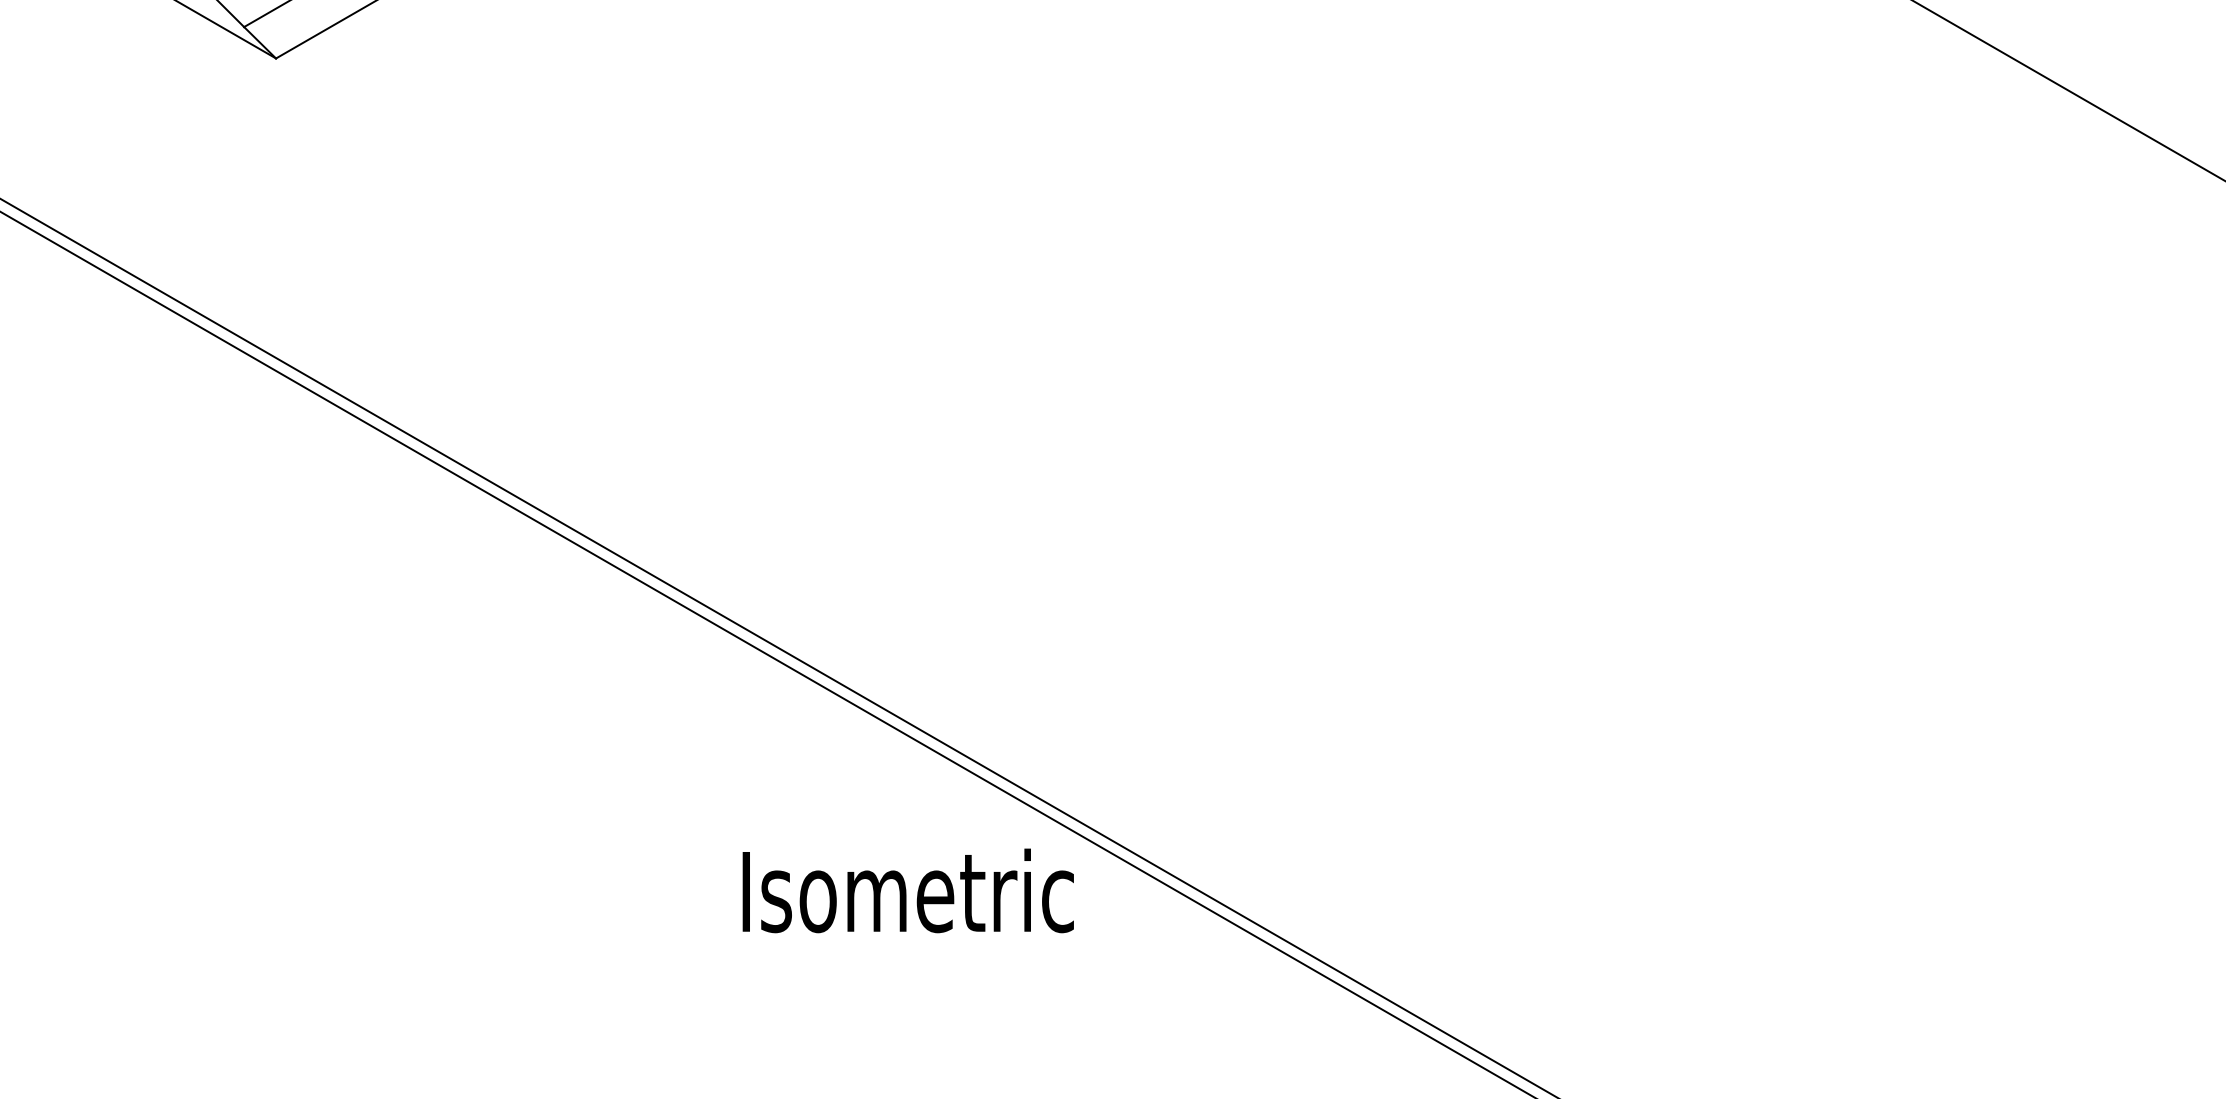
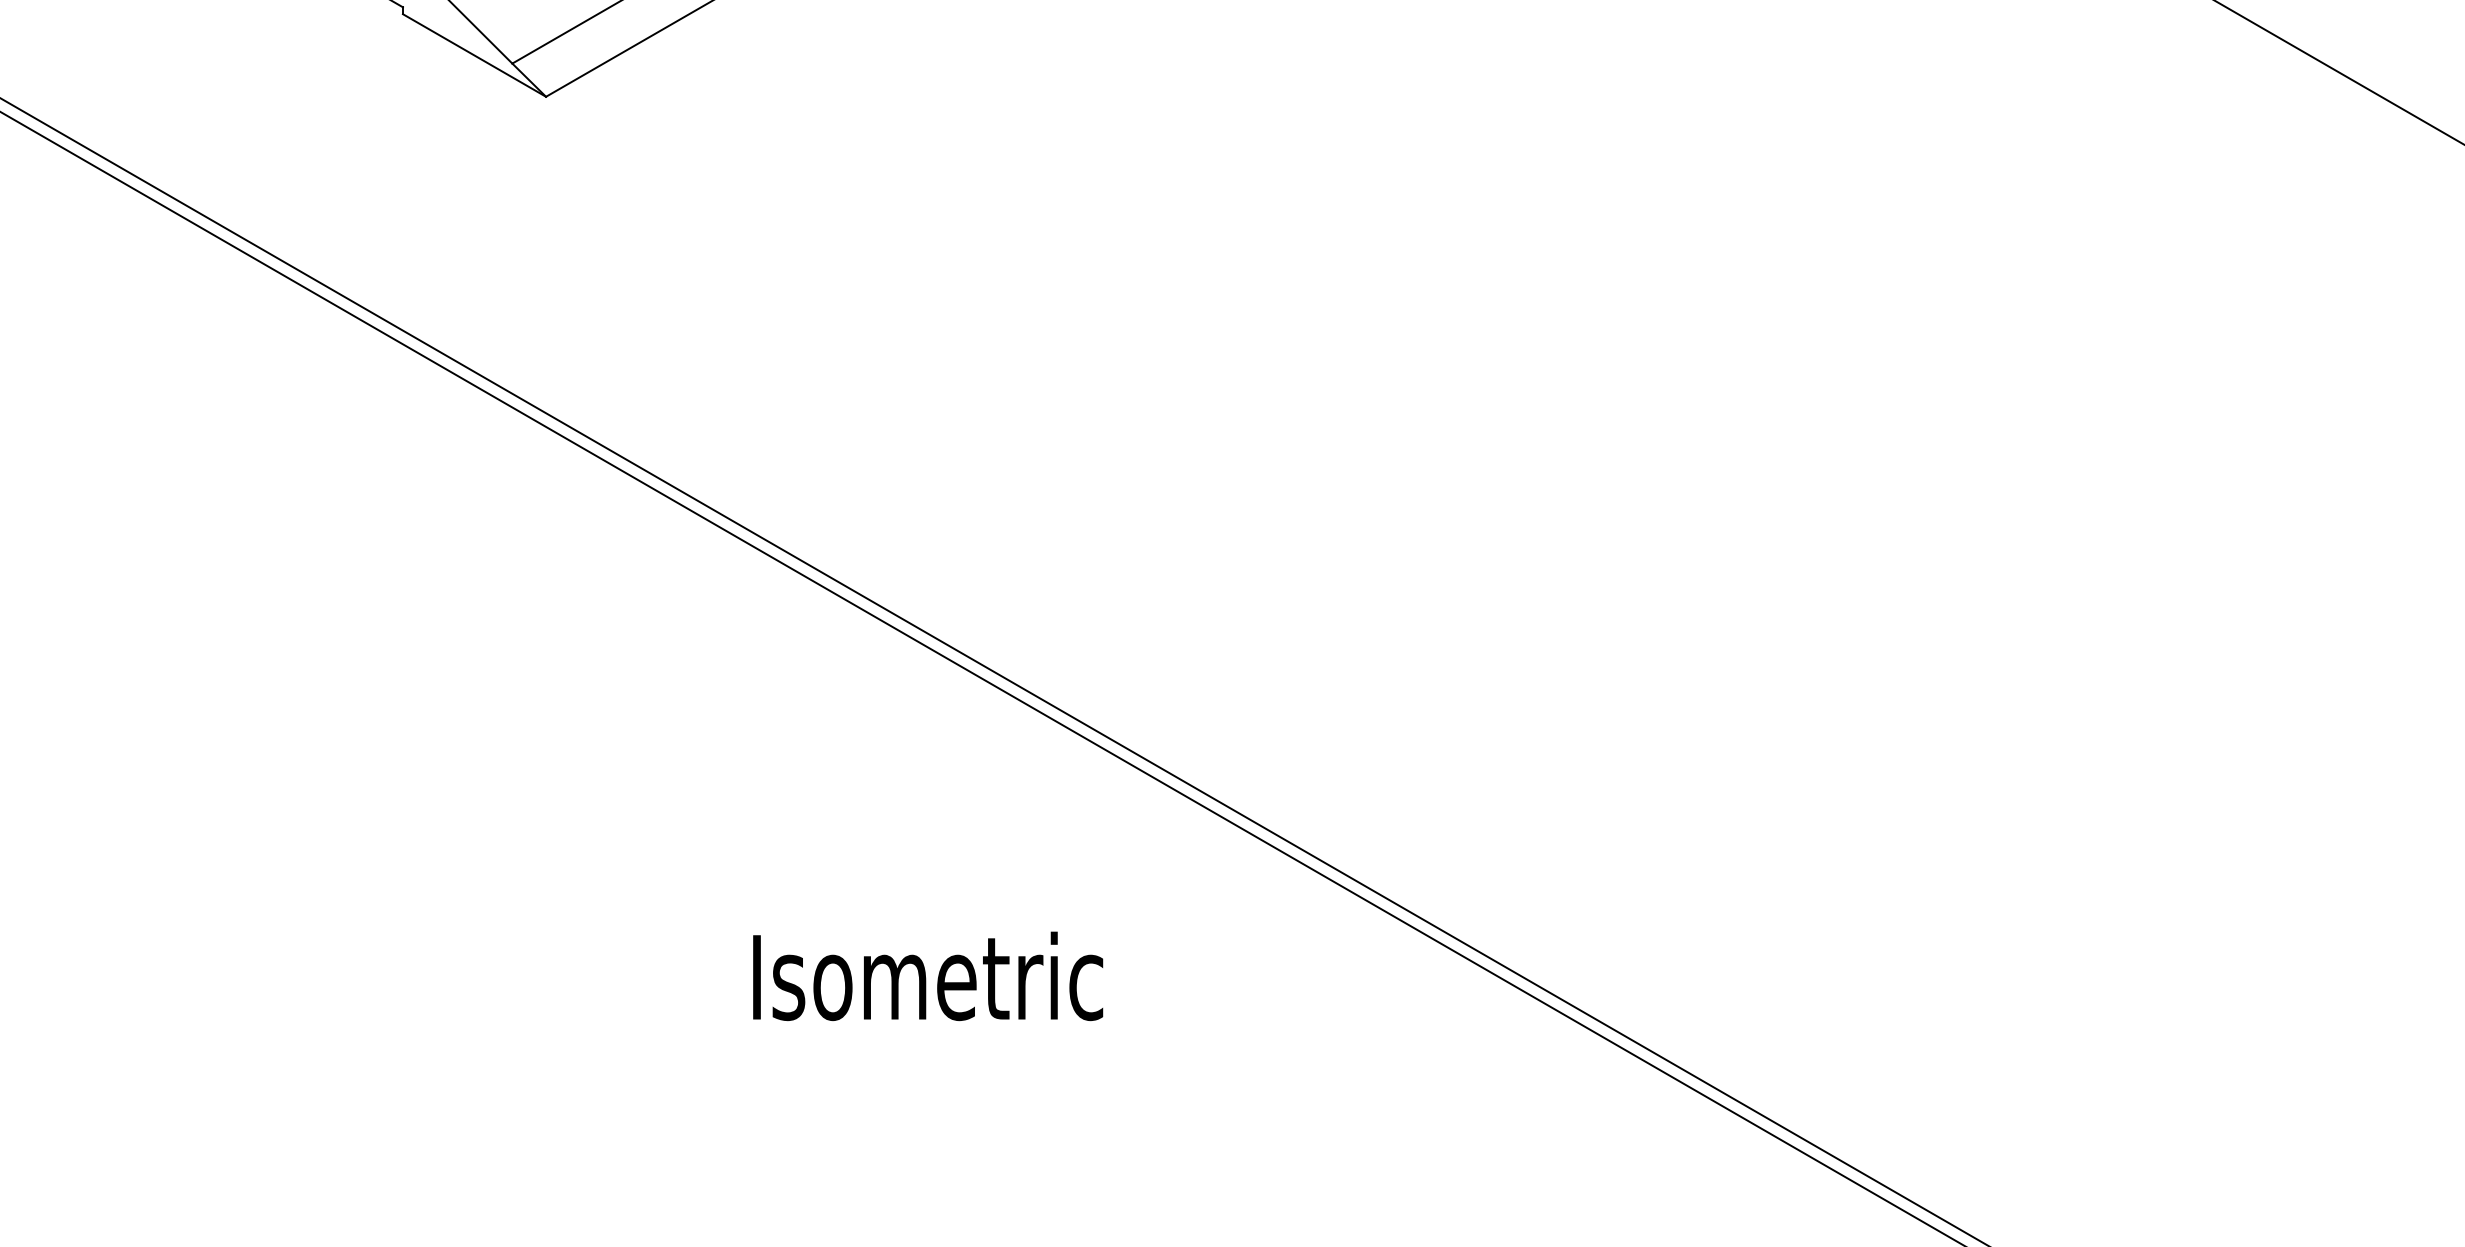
text: (908, 891) -> (928, 976), moved

